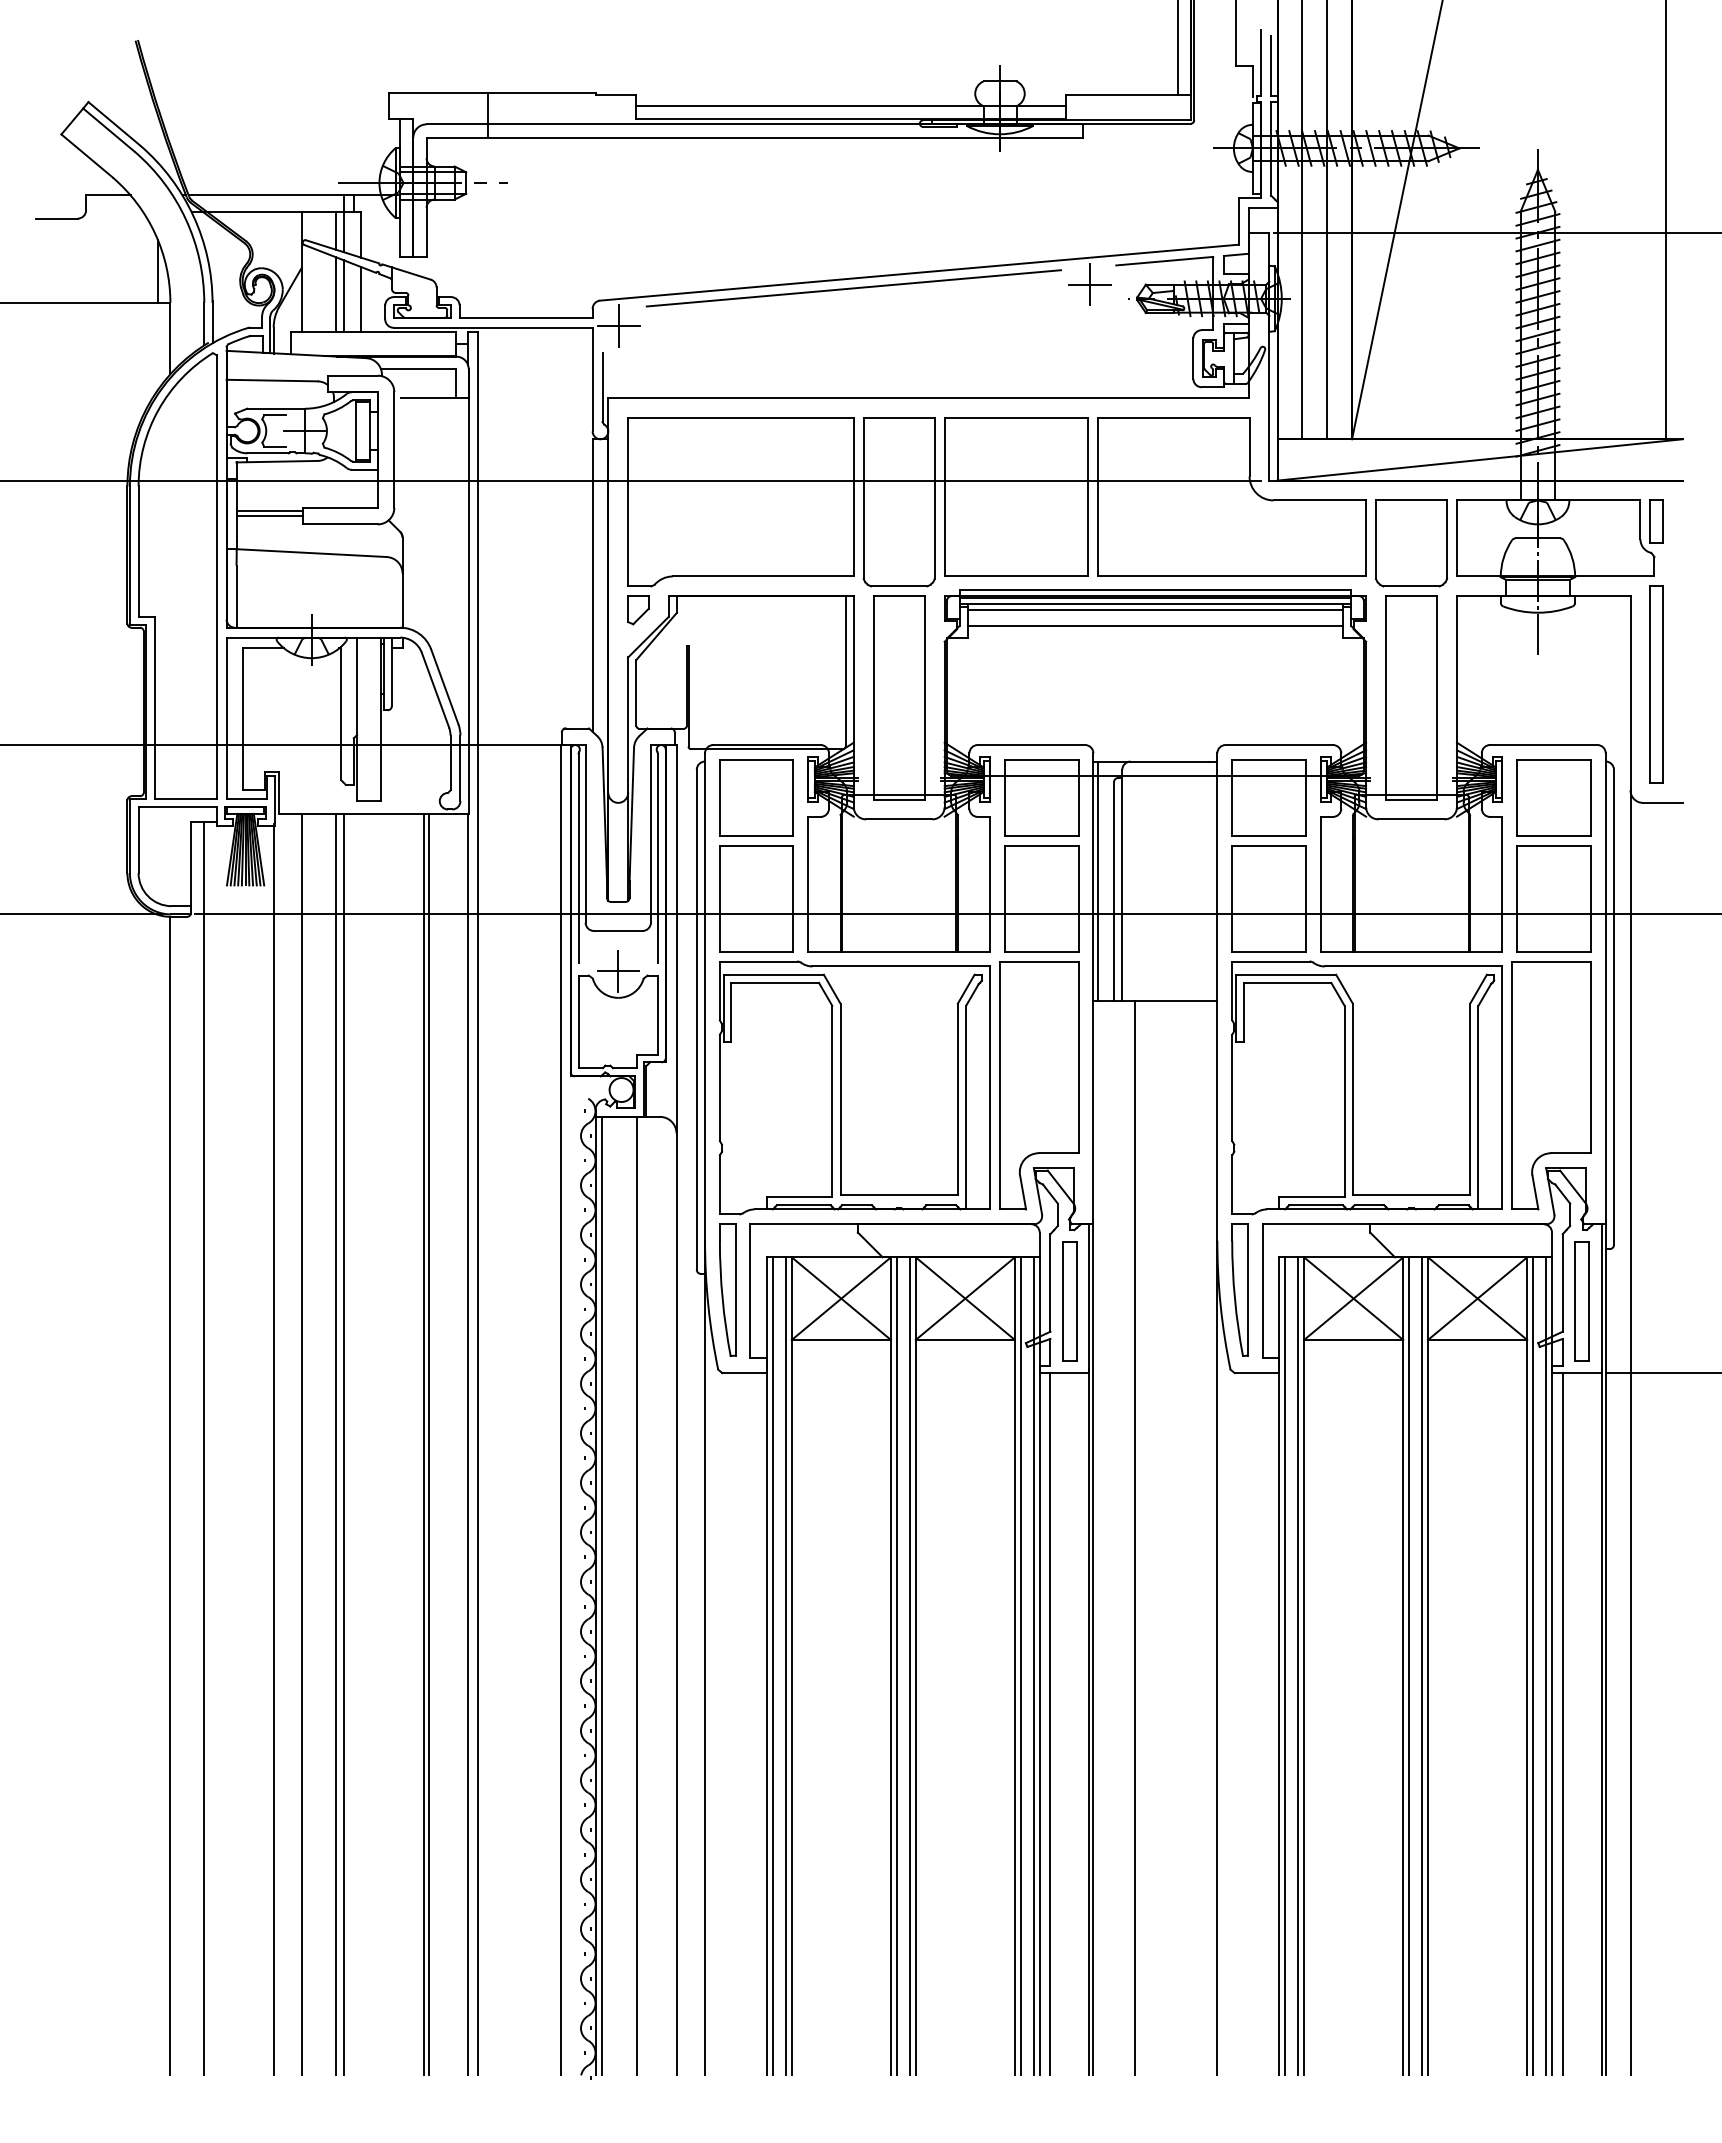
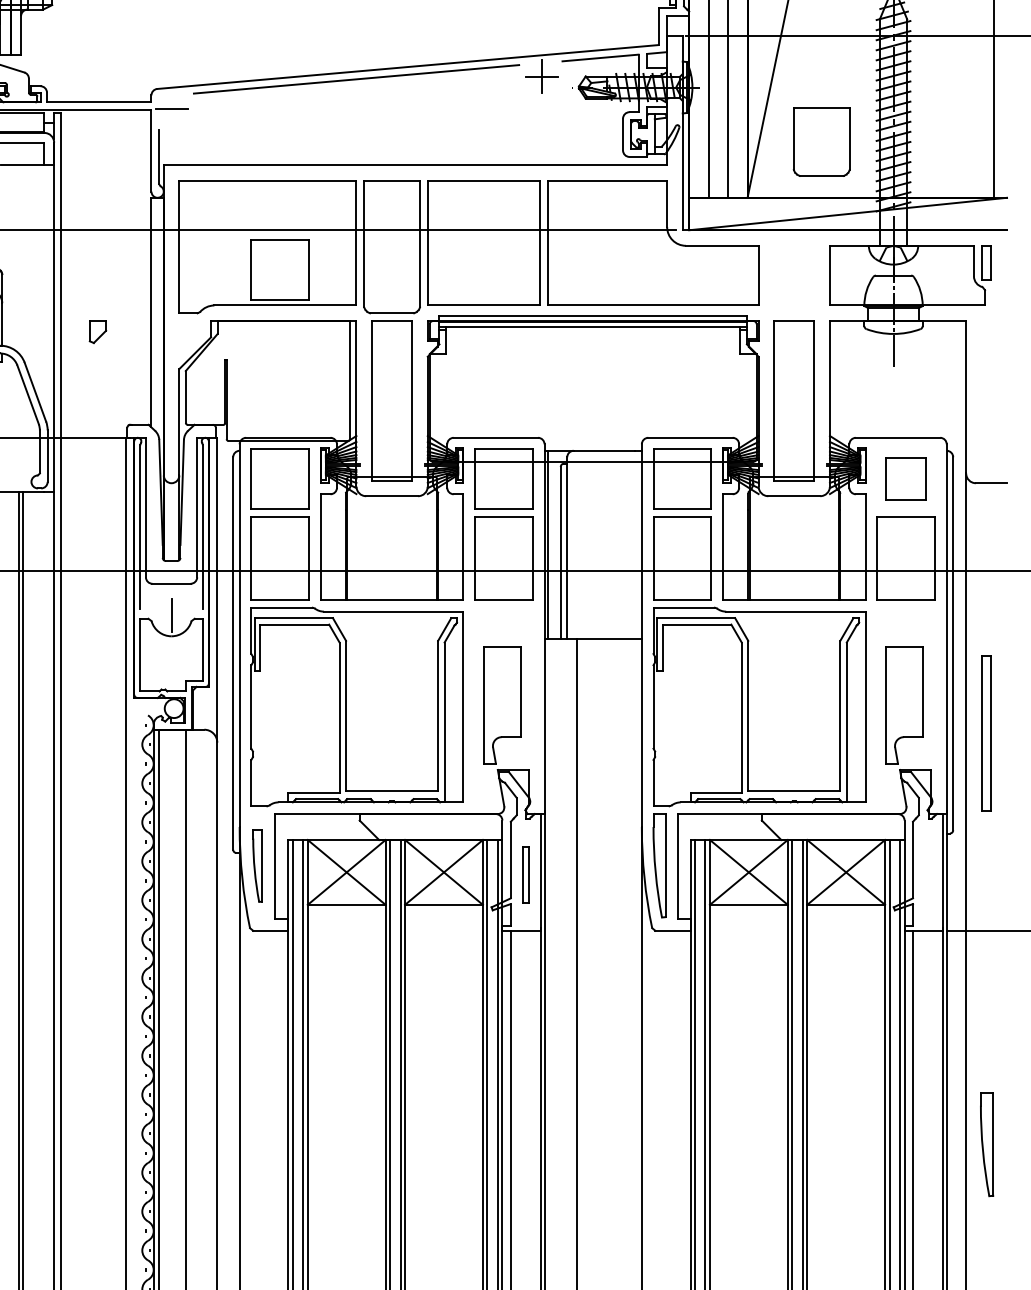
line: (619, 325) -> (172, 108), removed
part: (756, 530) -> (280, 269), added
part: (1411, 543) -> (821, 142), moved
part: (638, 610) -> (97, 332), moved
line: (1154, 610) -> (592, 332), removed
line: (1154, 626) -> (592, 344), removed
part: (1656, 684) -> (986, 733), moved
part: (1553, 797) -> (905, 479), size x0.7
line: (617, 971) -> (170, 615), removed
part: (1039, 1085) -> (502, 705), size x0.6
part: (1551, 1085) -> (904, 705), size x0.6
part: (727, 1289) -> (257, 865), size x0.7
part: (1069, 1301) -> (525, 874), size x0.6
part: (1581, 1301) -> (927, 874), removed
part: (1656, 1644) -> (986, 1143), added

